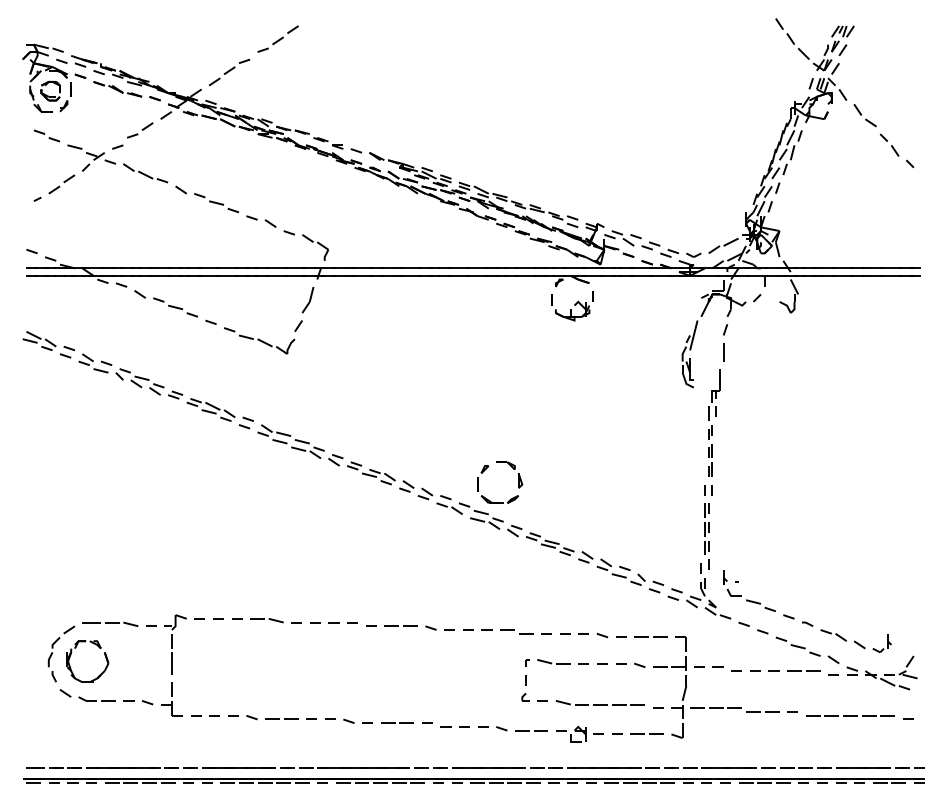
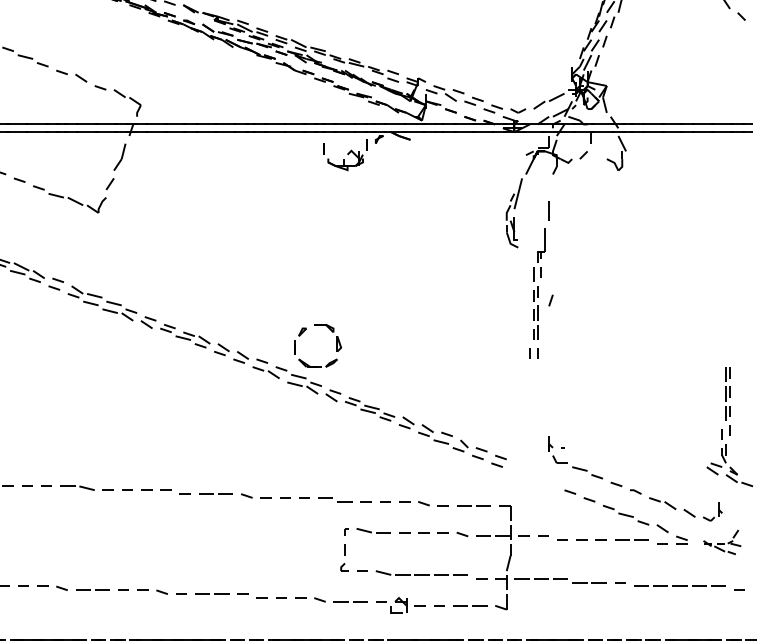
part: (572, 306) -> (345, 155), moved
line: (725, 329) -> (551, 300), moved
part: (708, 561) -> (729, 427), moved
part: (891, 672) -> (722, 541), size x0.7

